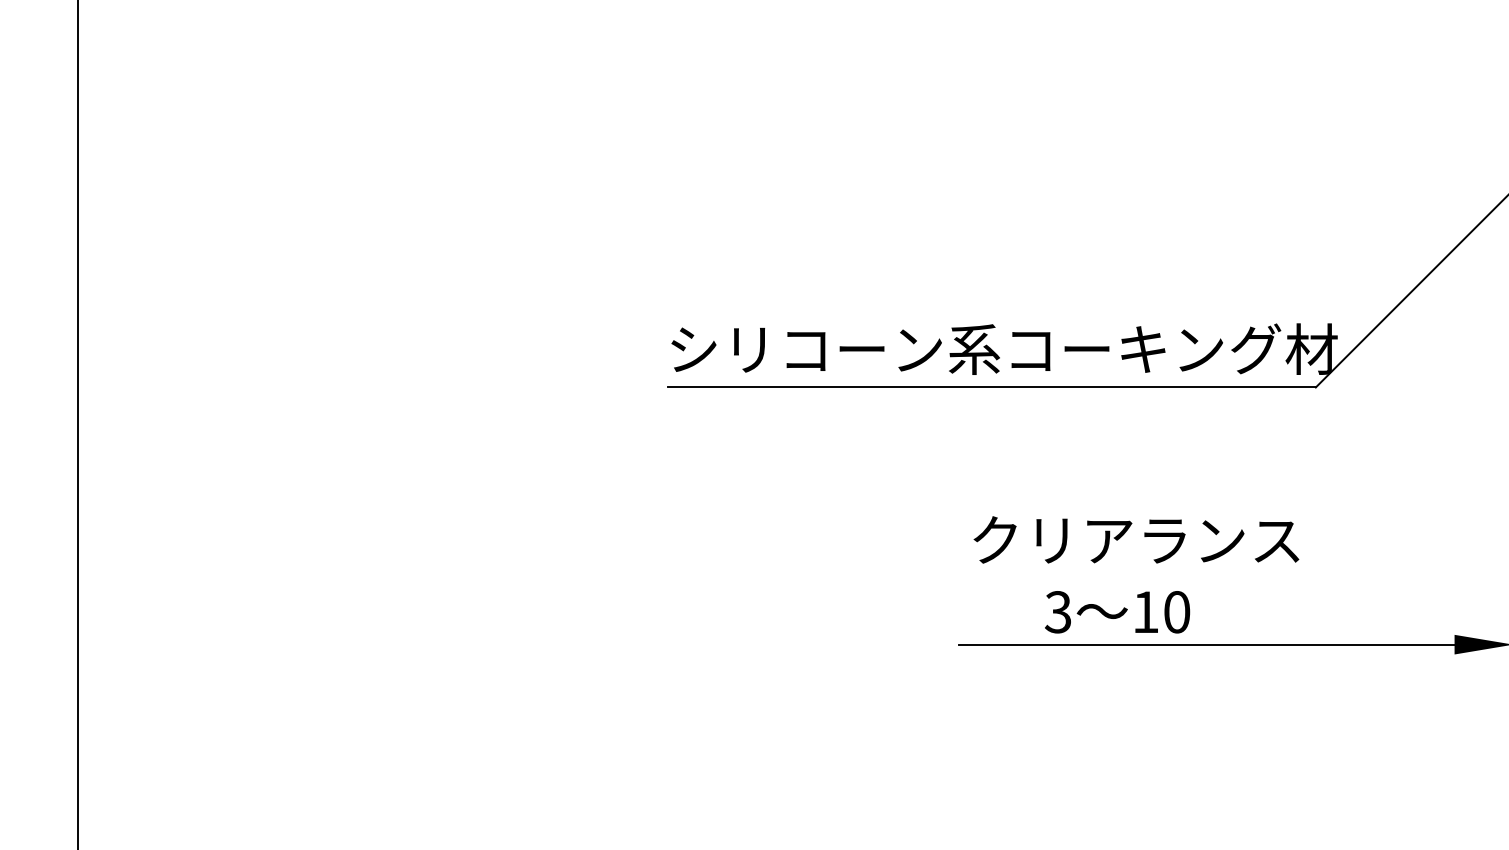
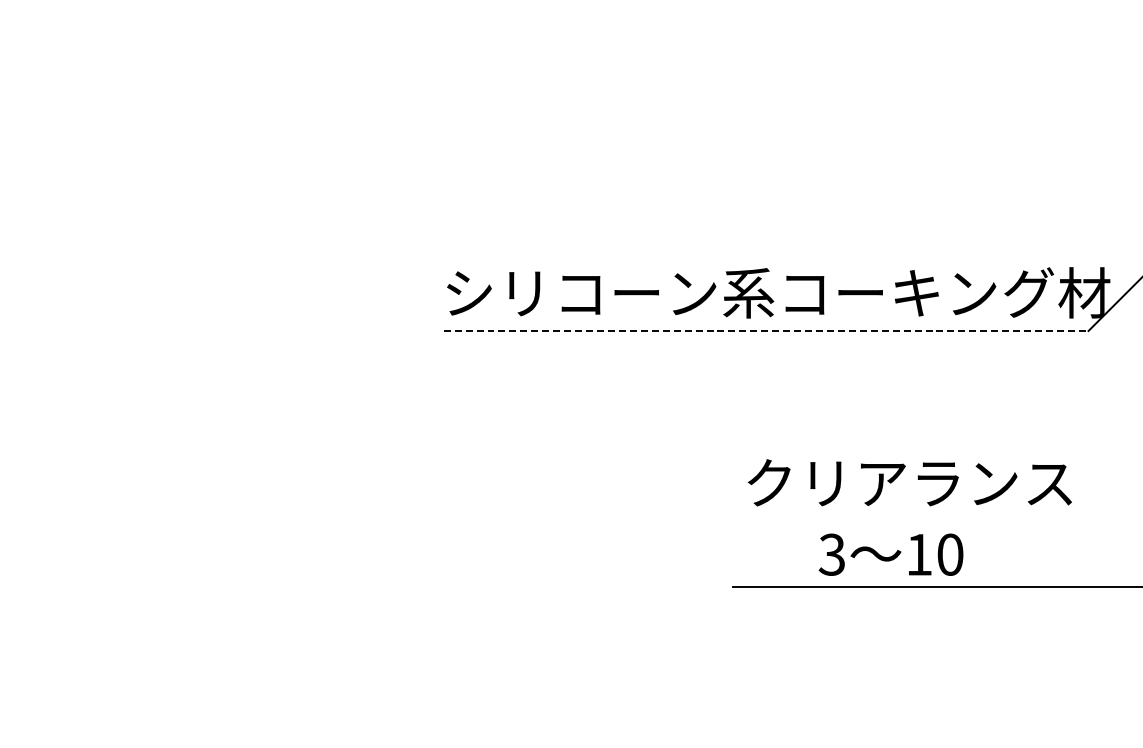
line: (991, 387) -> (765, 331), solid -> dashed

